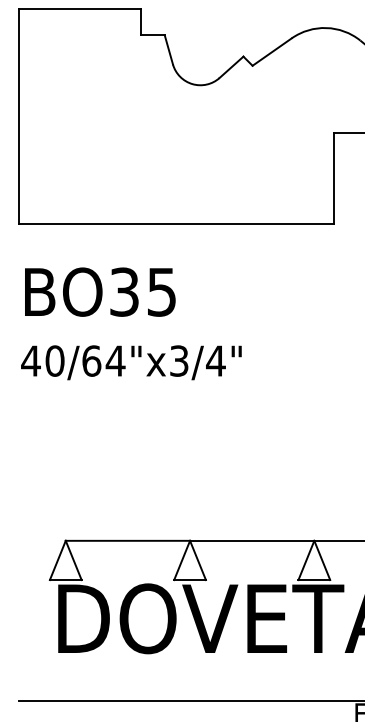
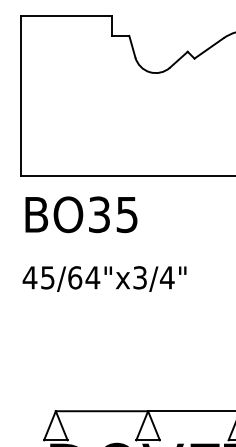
text: (100, 291) -> (81, 214), moved
text: (54, 360) -> (47, 277), 40/64"x3/4" -> 45/64"x3/4"

